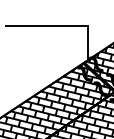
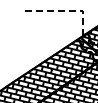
line: (64, 25) -> (66, 10), solid -> dashed

